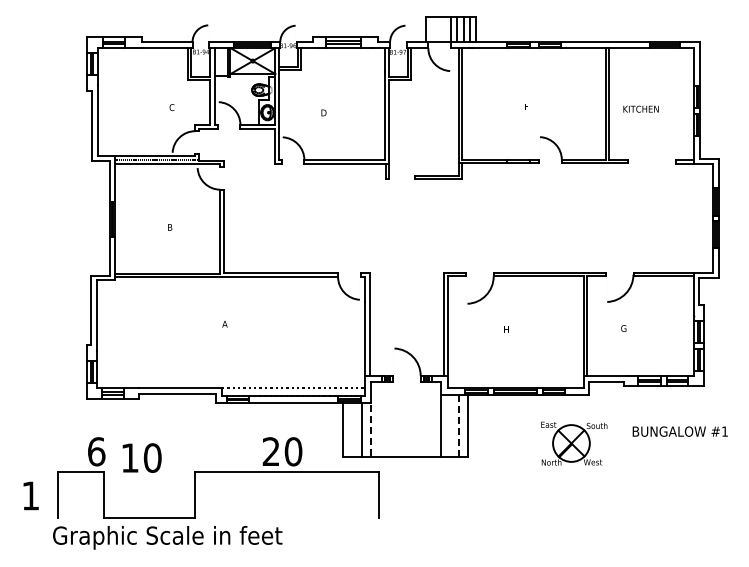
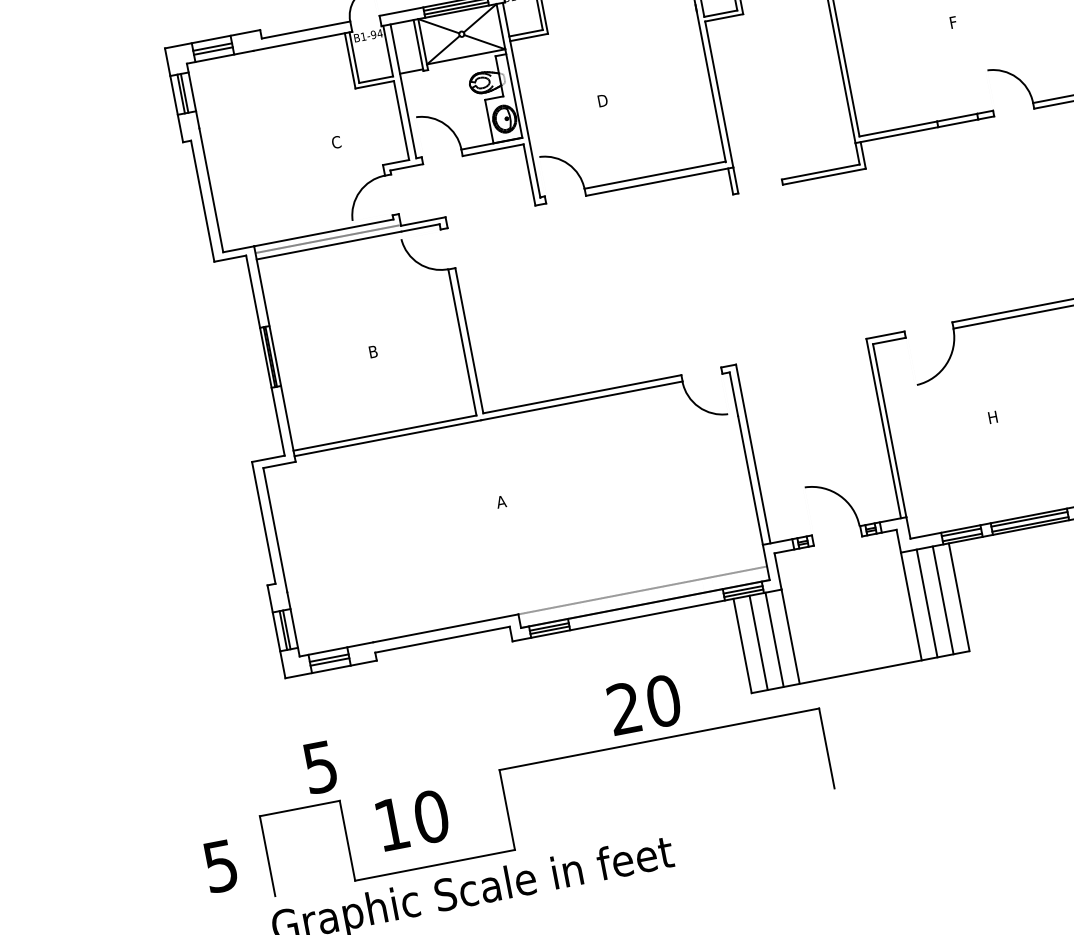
line: (449, 425) -> (926, 603), added
line: (459, 425) -> (943, 599), dashed -> solid
line: (352, 429) -> (758, 642), added
line: (370, 429) -> (790, 636), dashed -> solid
text: (96, 451) -> (320, 766), 6 -> 5
text: (141, 457) -> (411, 819), moved
text: (30, 495) -> (220, 865), 1 -> 5

